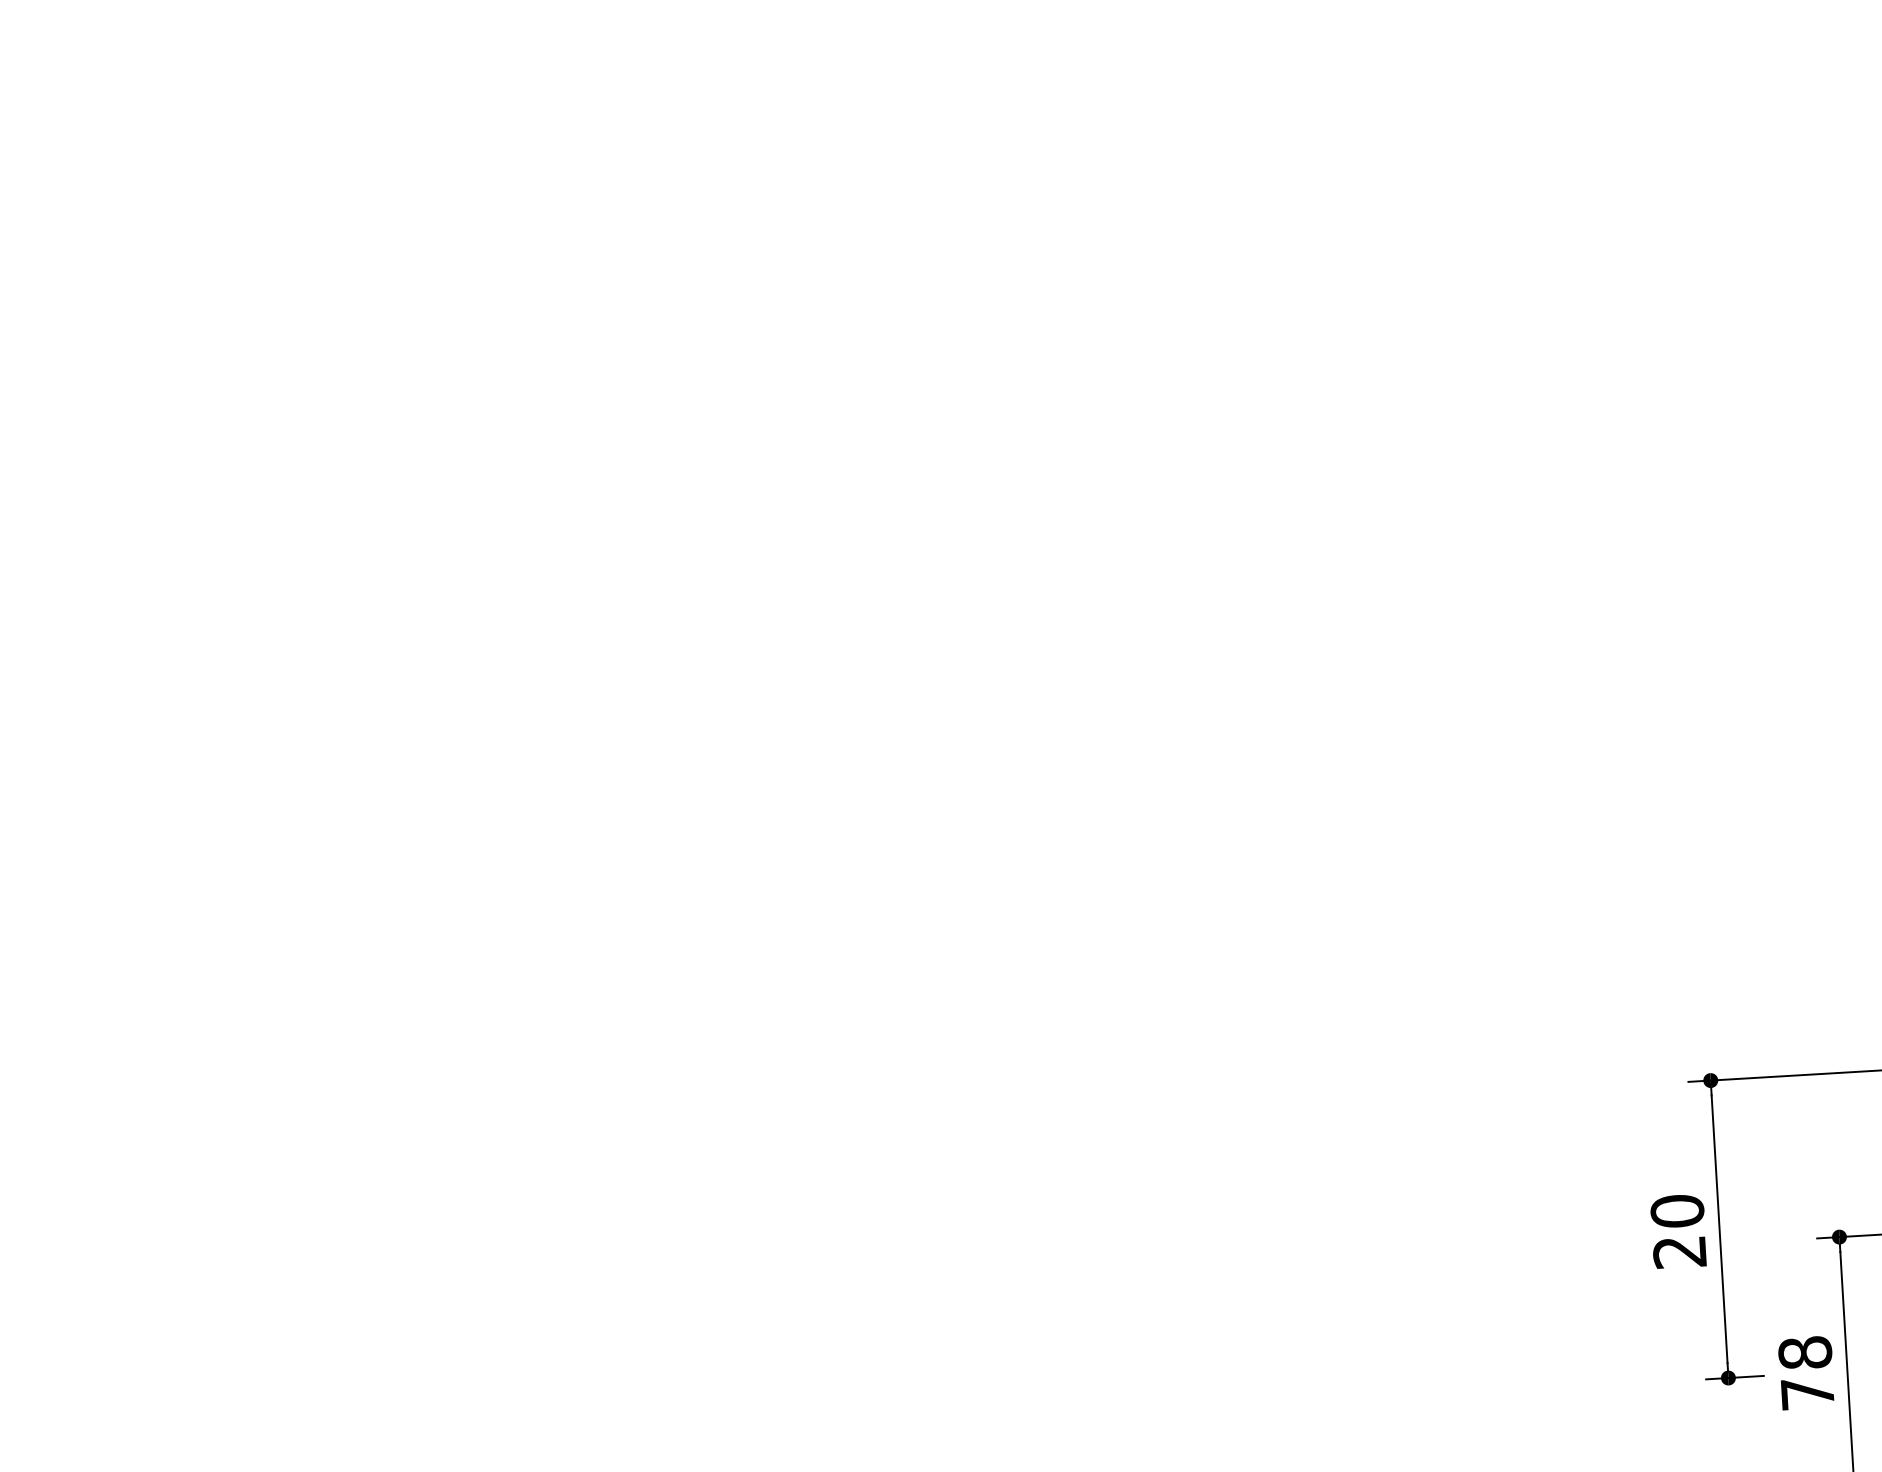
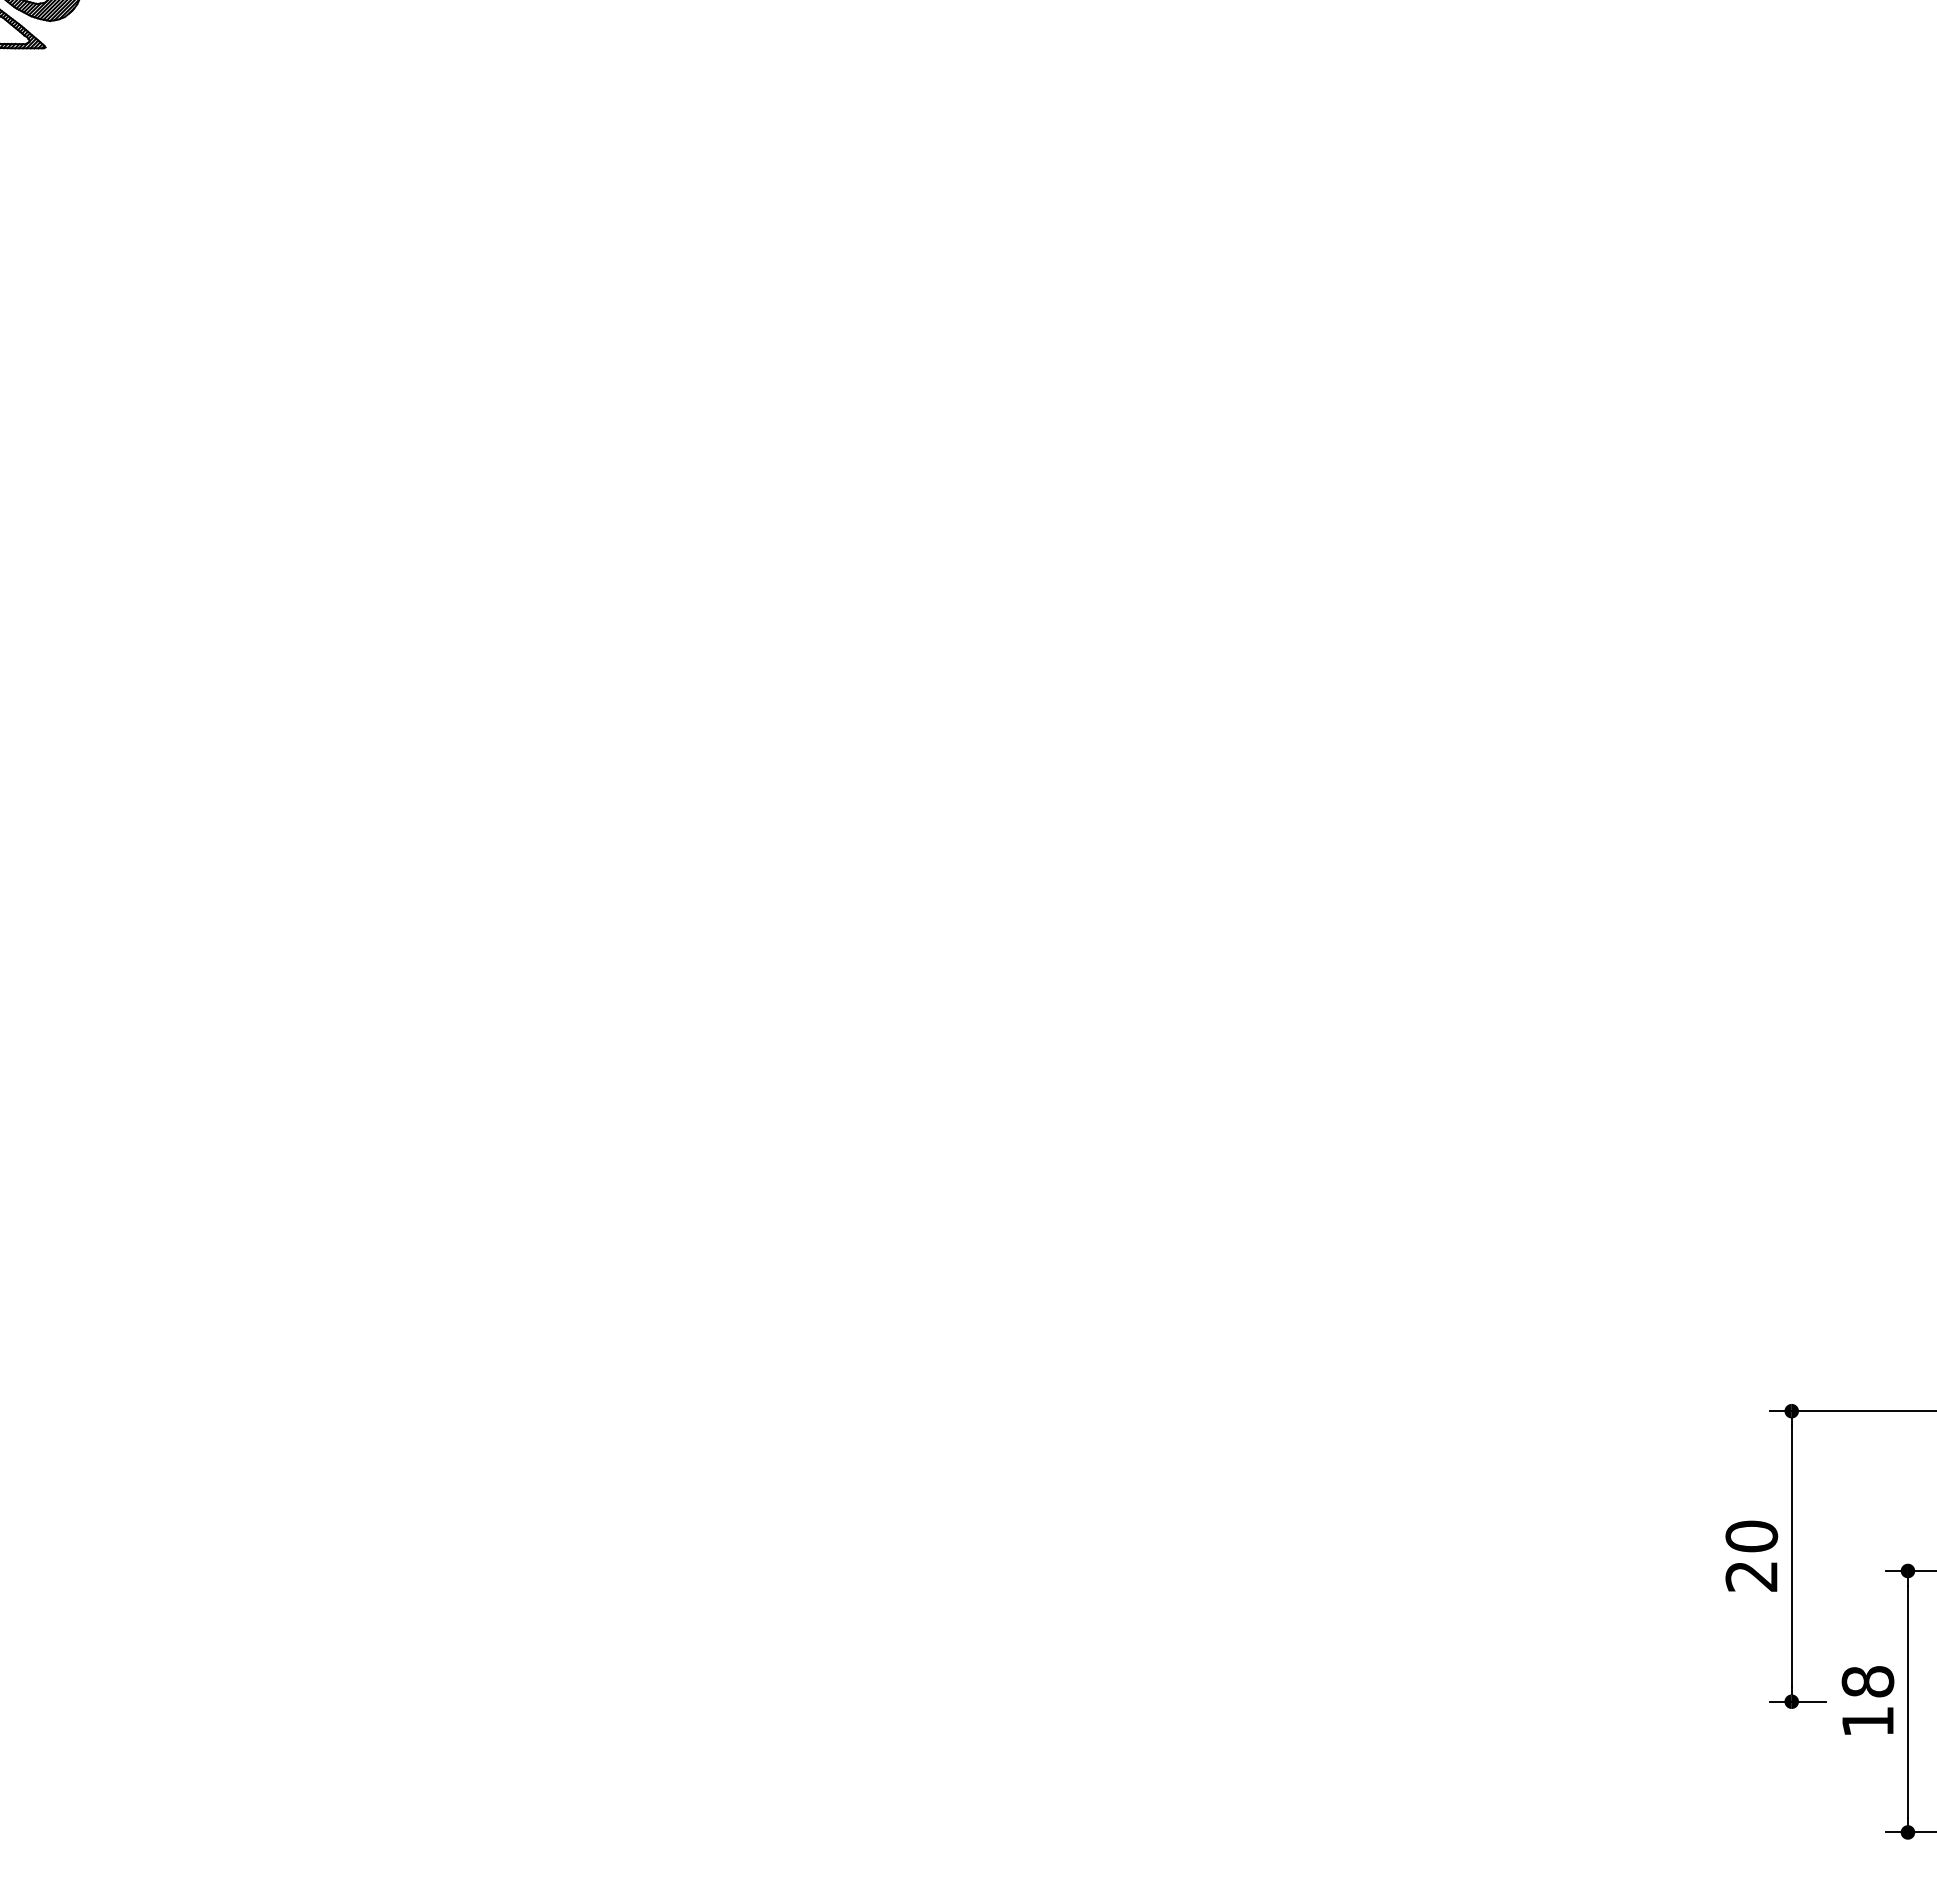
text: (1807, 1393) -> (1867, 1721), 78 -> 18

